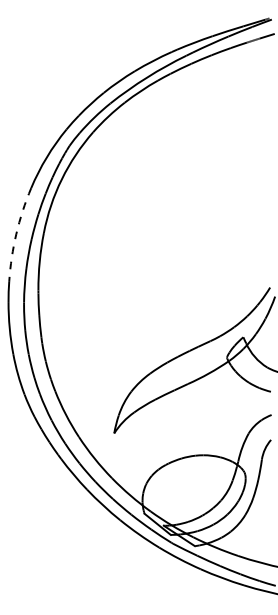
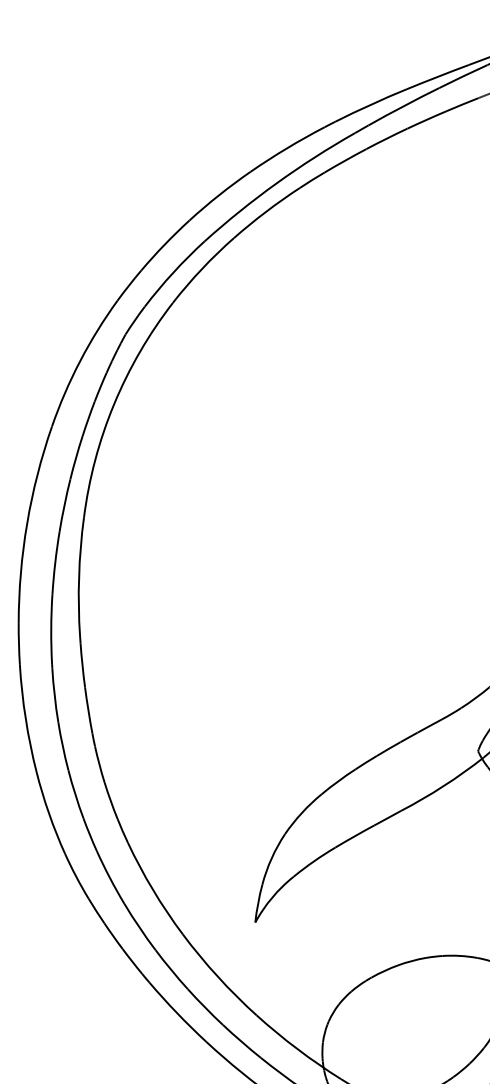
arc: (16, 234) -> (27, 524), dashed -> solid

